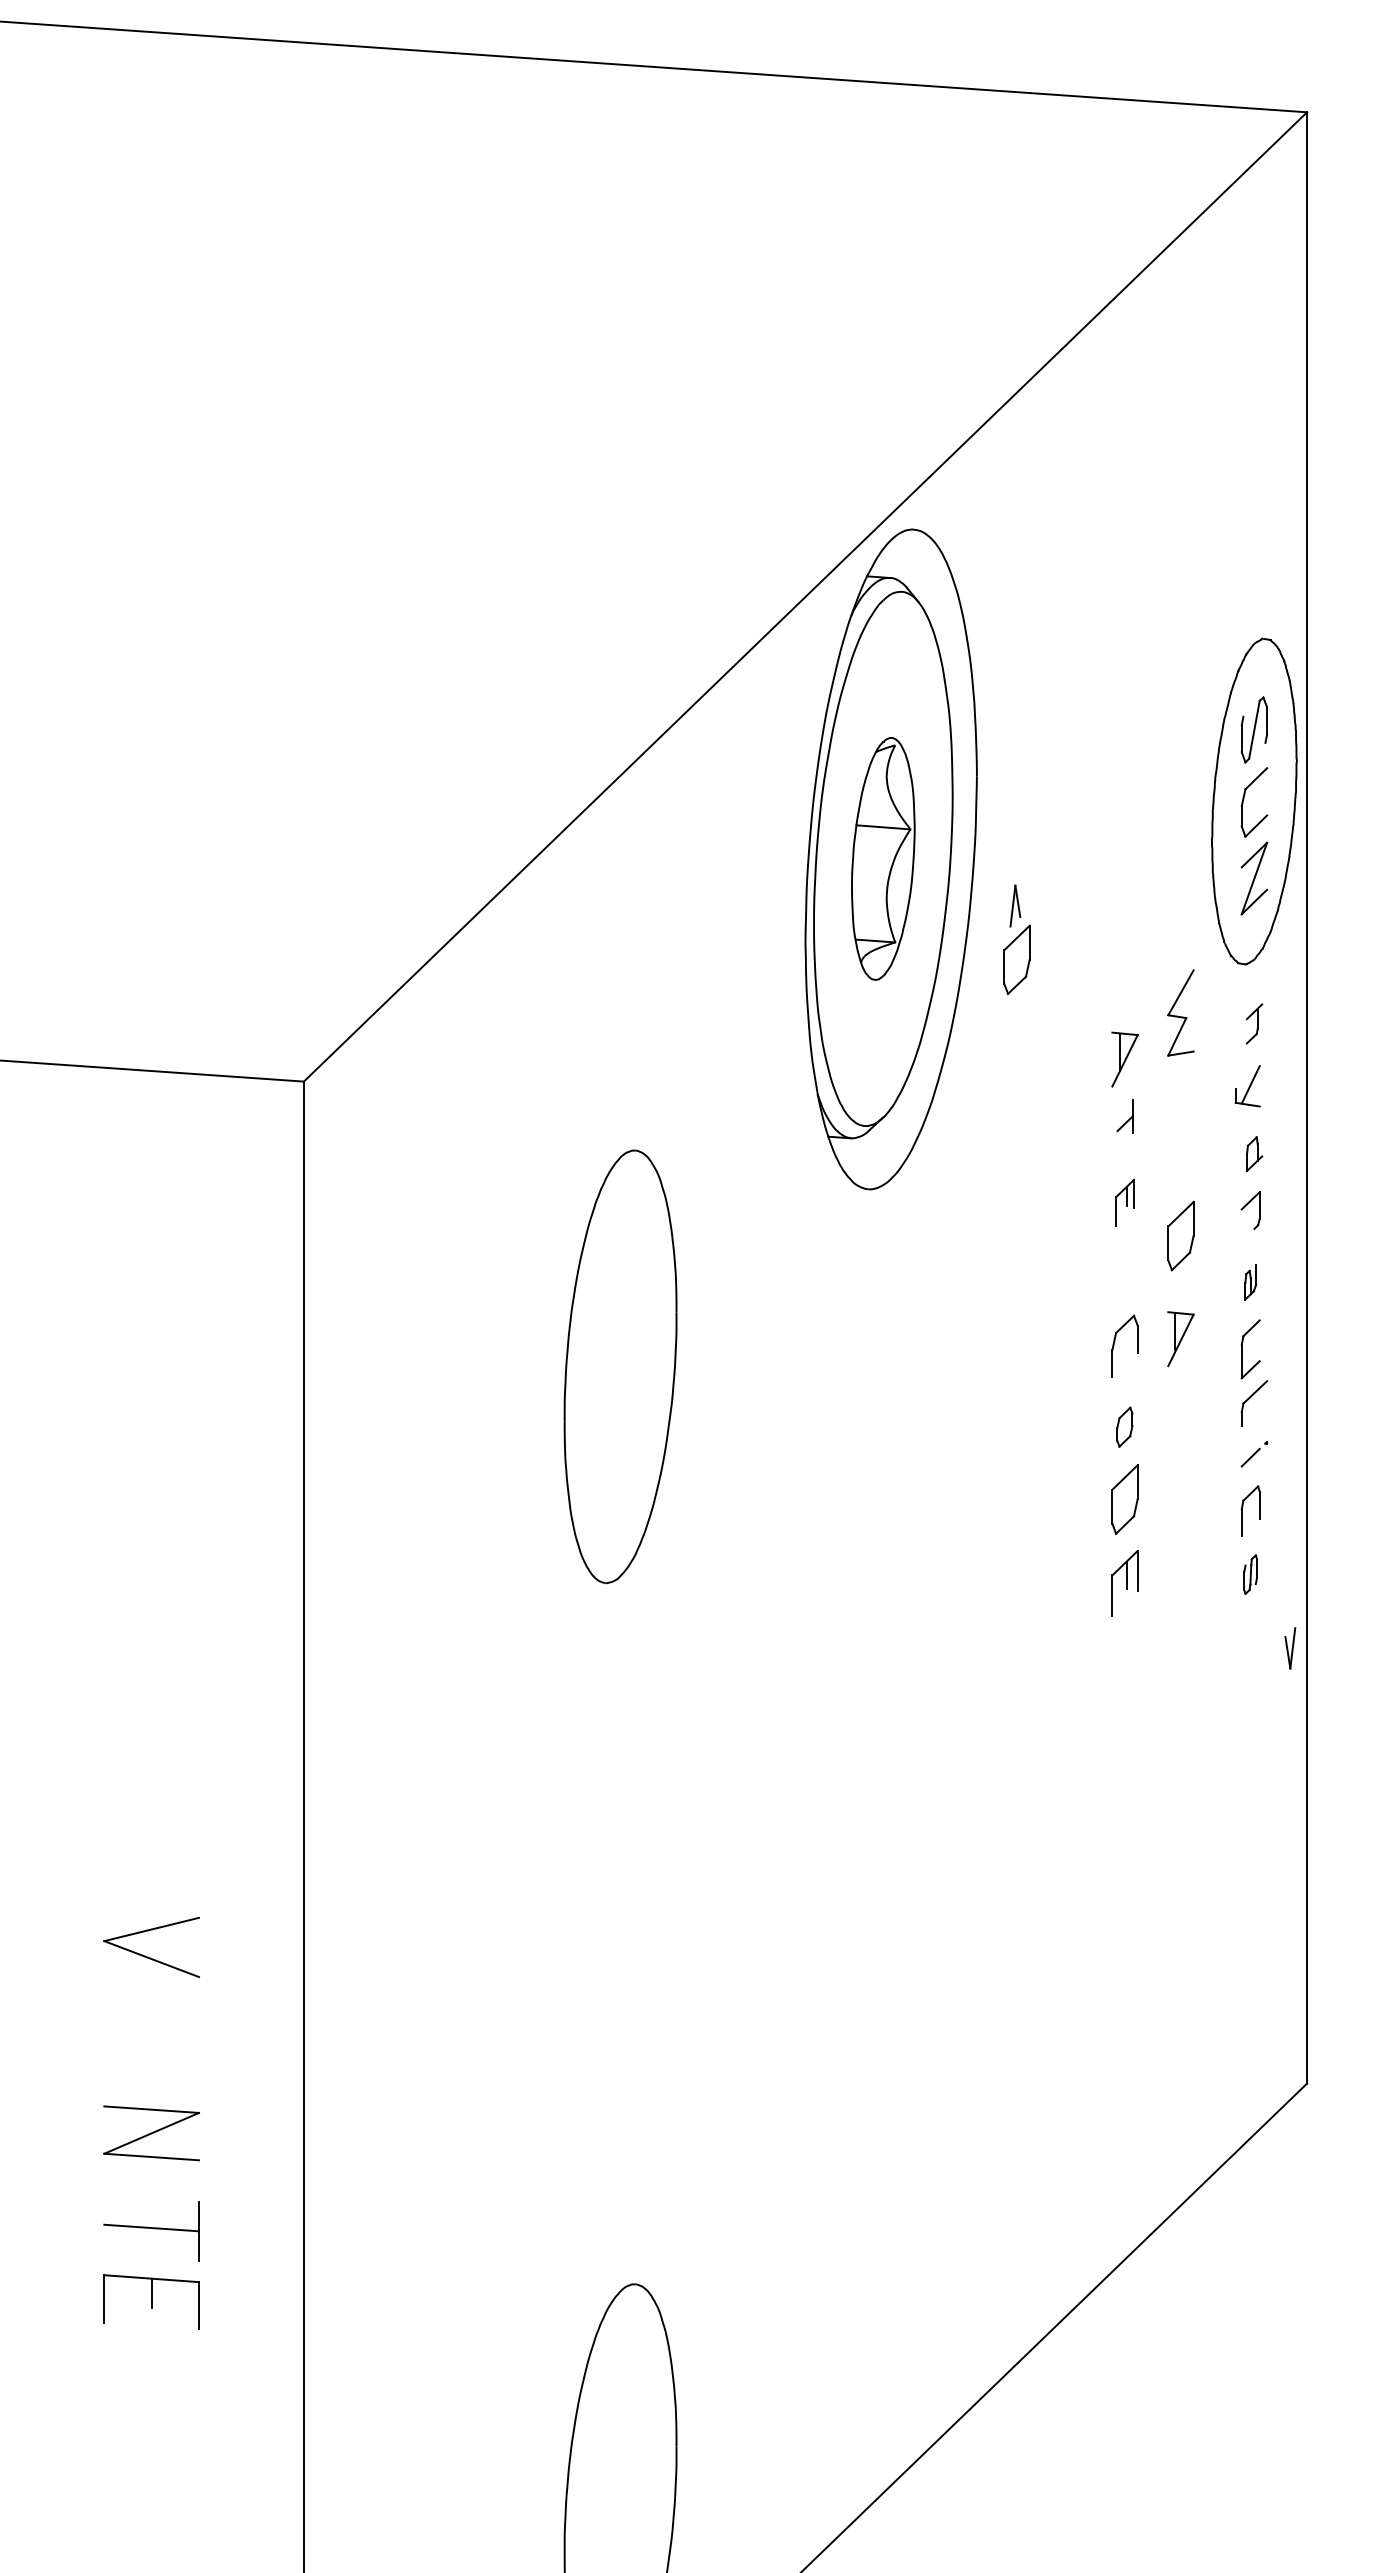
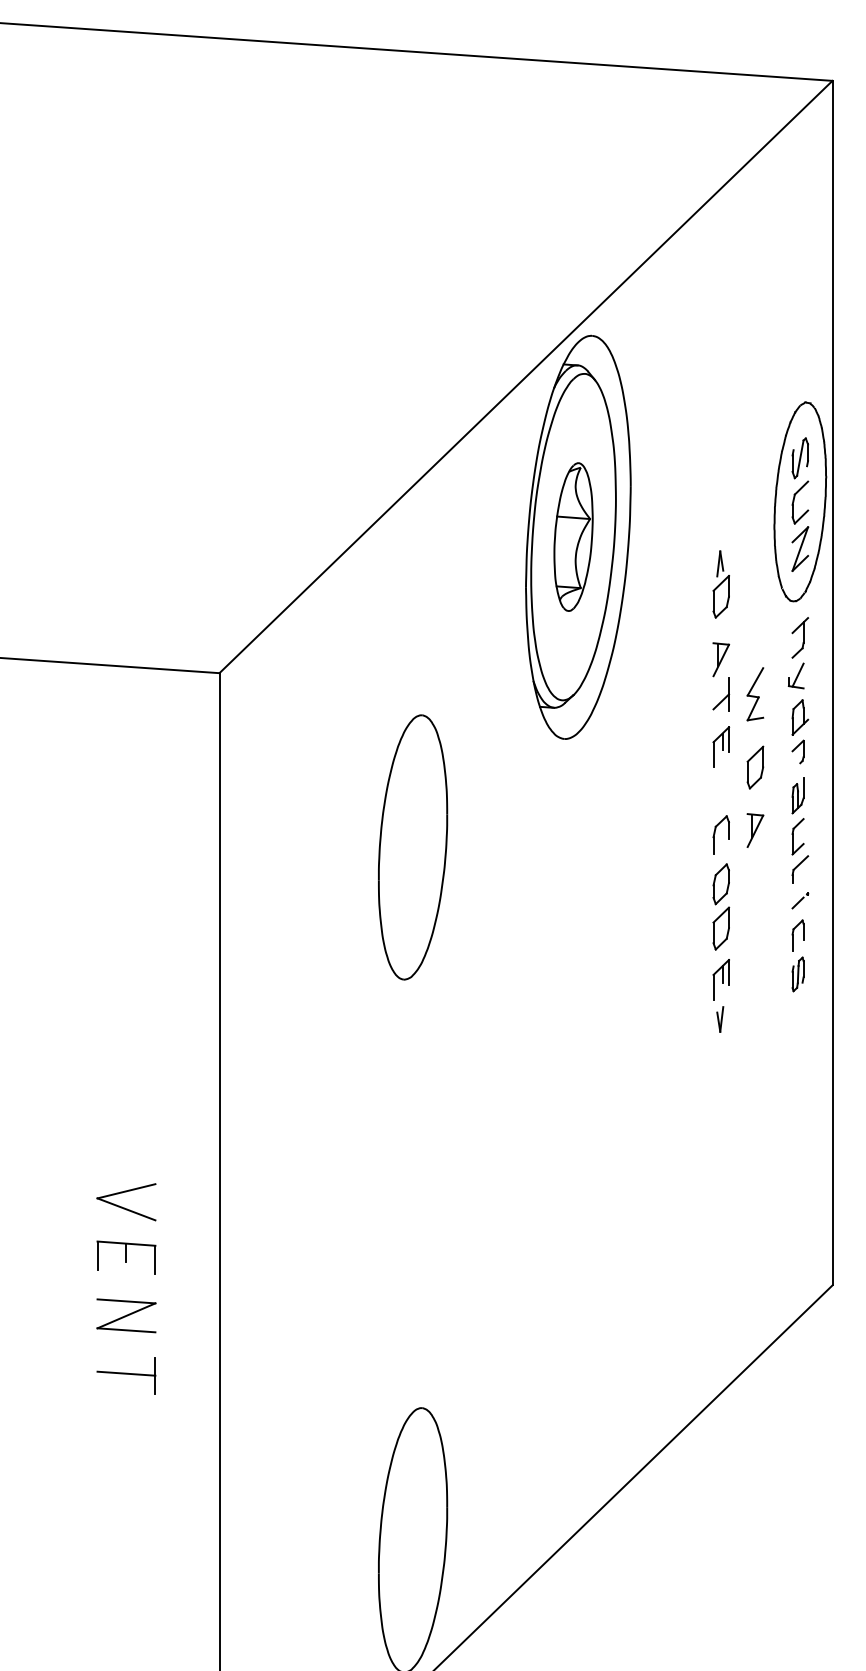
part: (1015, 939) -> (720, 584), moved
part: (1181, 1013) -> (755, 694), moved
part: (1254, 1023) -> (800, 637), size x1.67
part: (1125, 1116) -> (721, 694), size x1.67
part: (1254, 1154) -> (800, 717), size x1.67
part: (1125, 1201) -> (721, 746), size x1.43
part: (1249, 1281) -> (797, 795), size x1.67
part: (1123, 1427) -> (720, 884), size x1.67
part: (1249, 1574) -> (797, 974), size x1.43
part: (1290, 1648) -> (720, 1019), moved
part: (151, 2301) -> (126, 1257), moved

